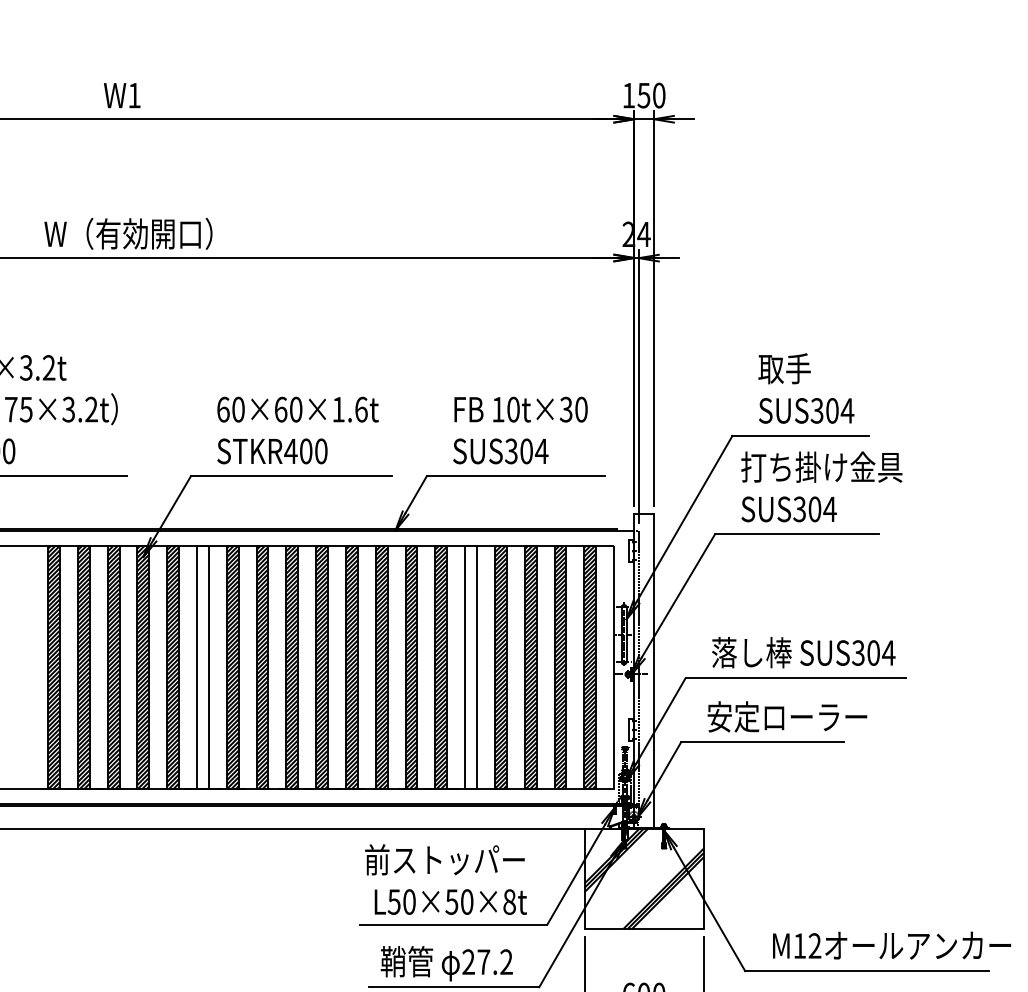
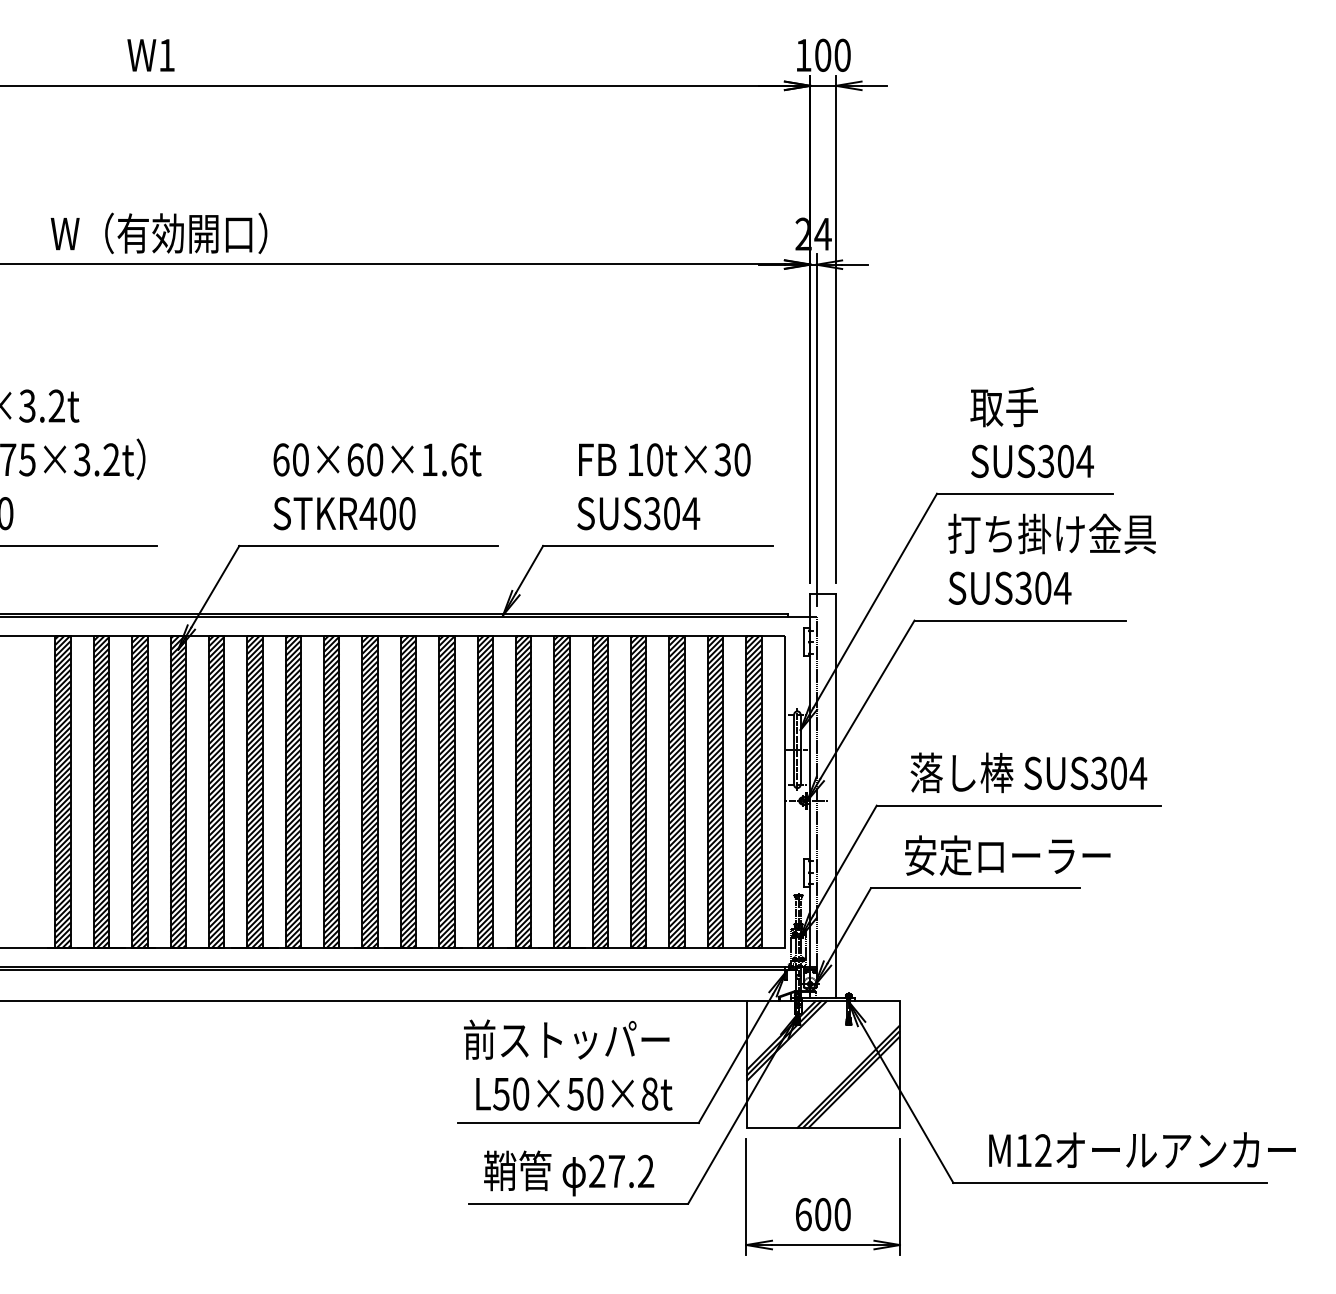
text: (643, 94) -> (822, 54), 150 -> 100
hatch: (202, 667) -> (254, 791), added
hatch: (471, 667) -> (600, 791), added

